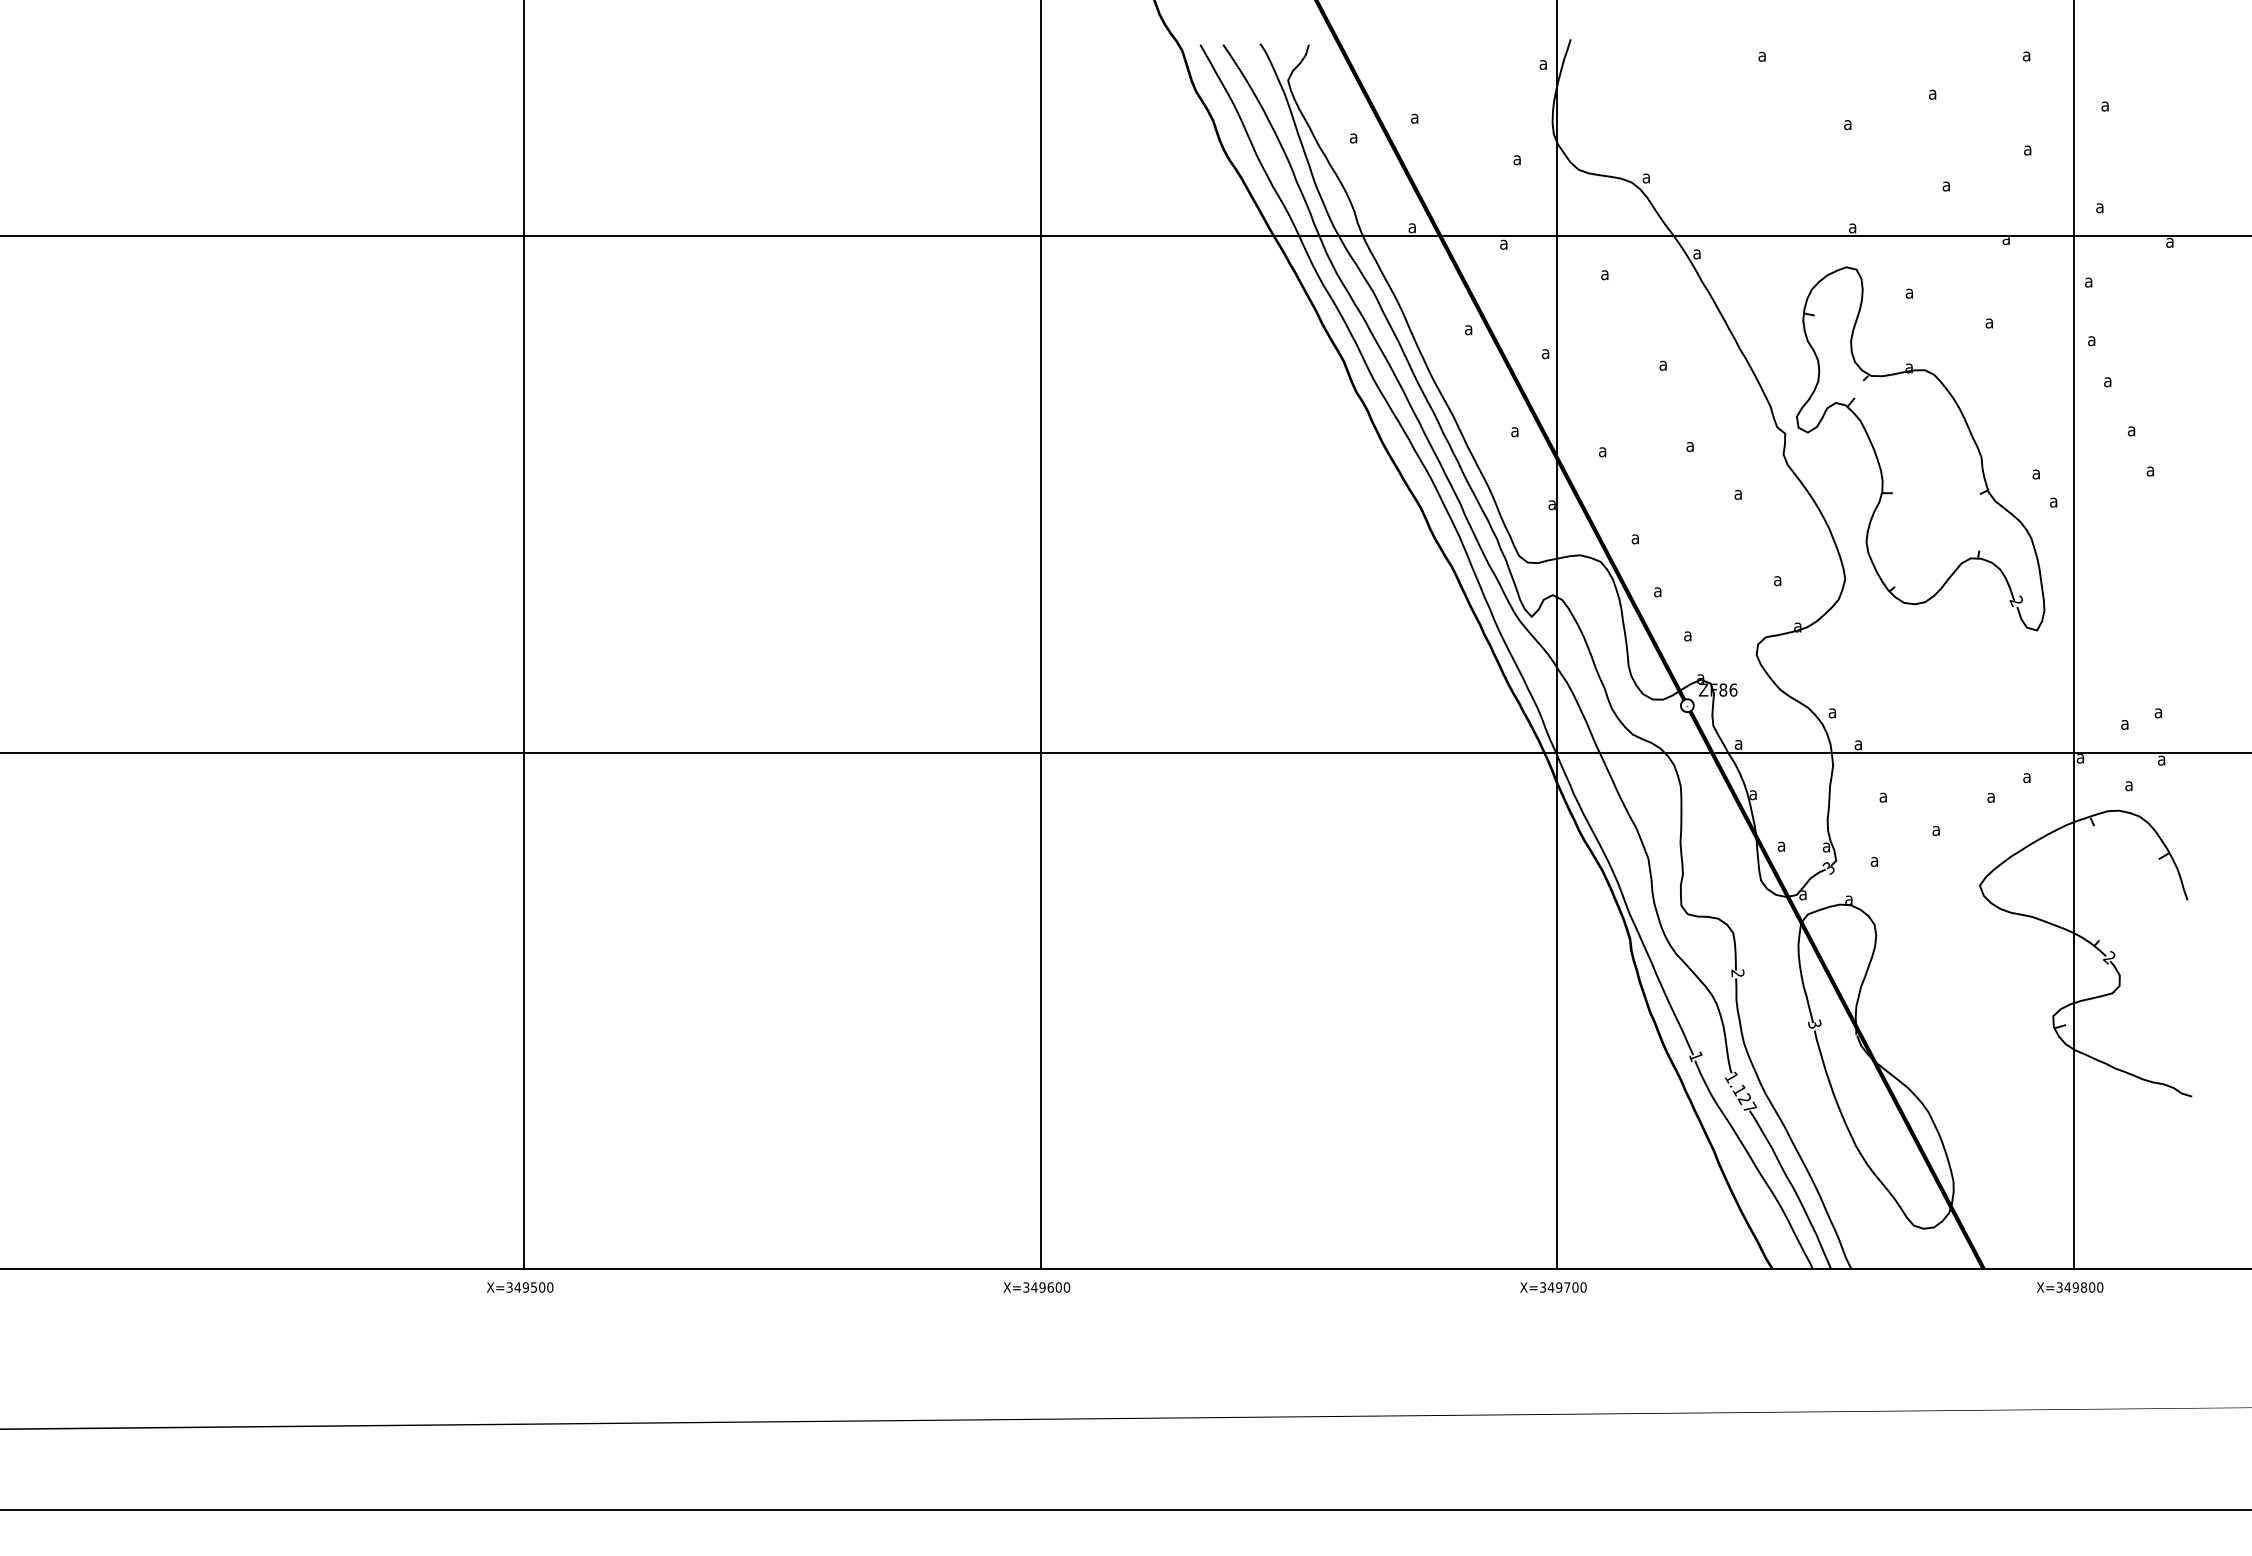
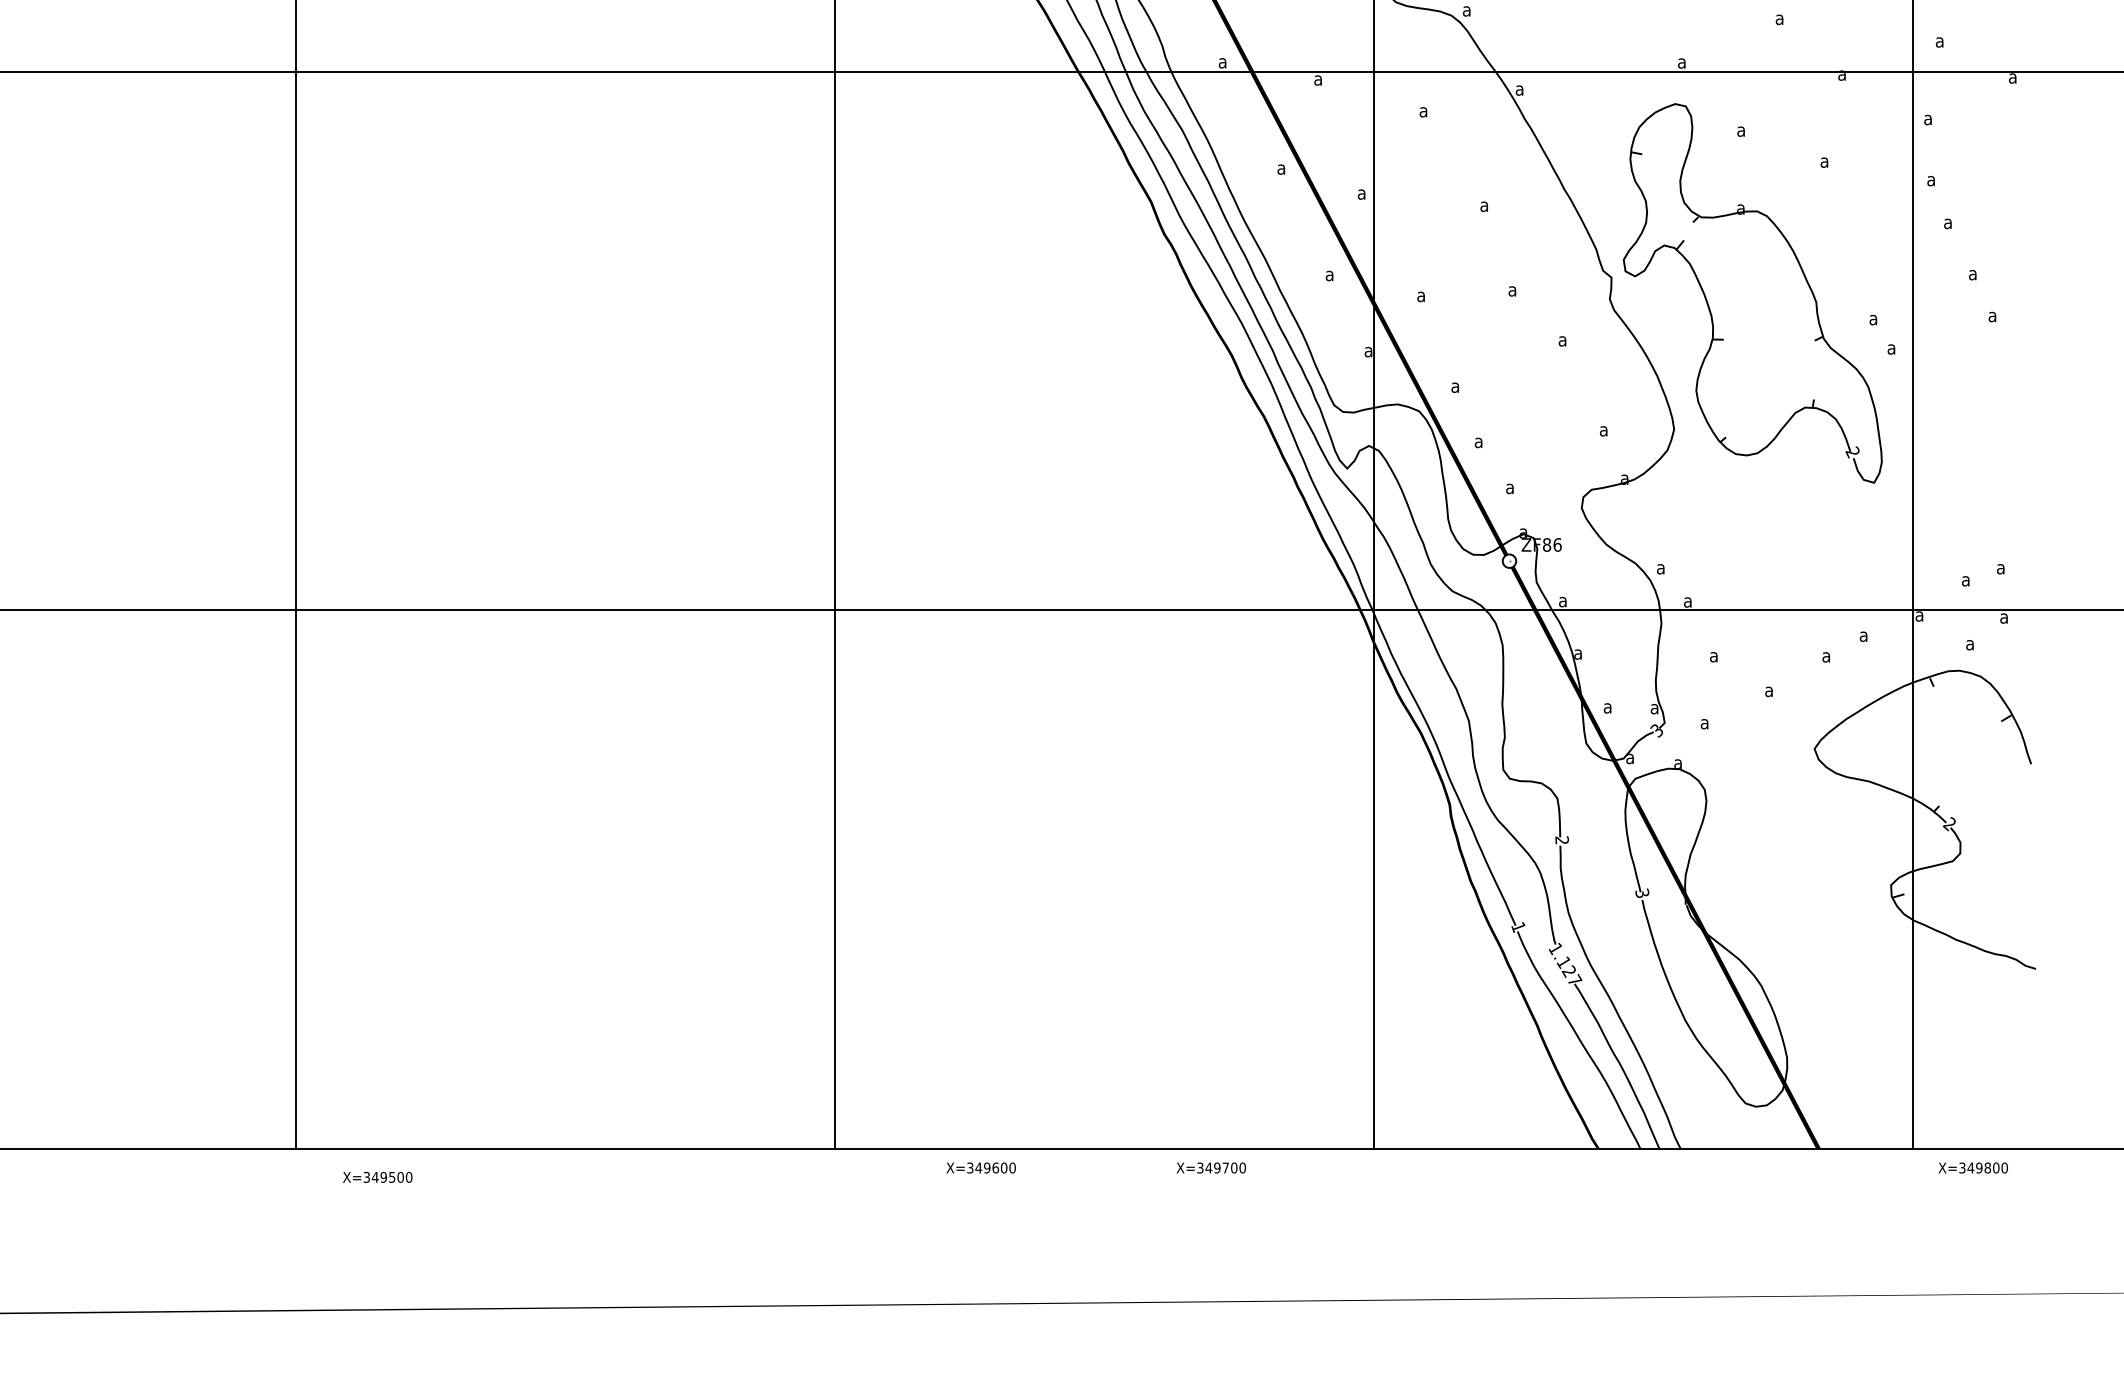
text: (520, 1287) -> (378, 1177), moved
text: (1036, 1287) -> (980, 1167), moved
text: (1553, 1287) -> (1211, 1167), moved
text: (2069, 1287) -> (1972, 1167), moved

